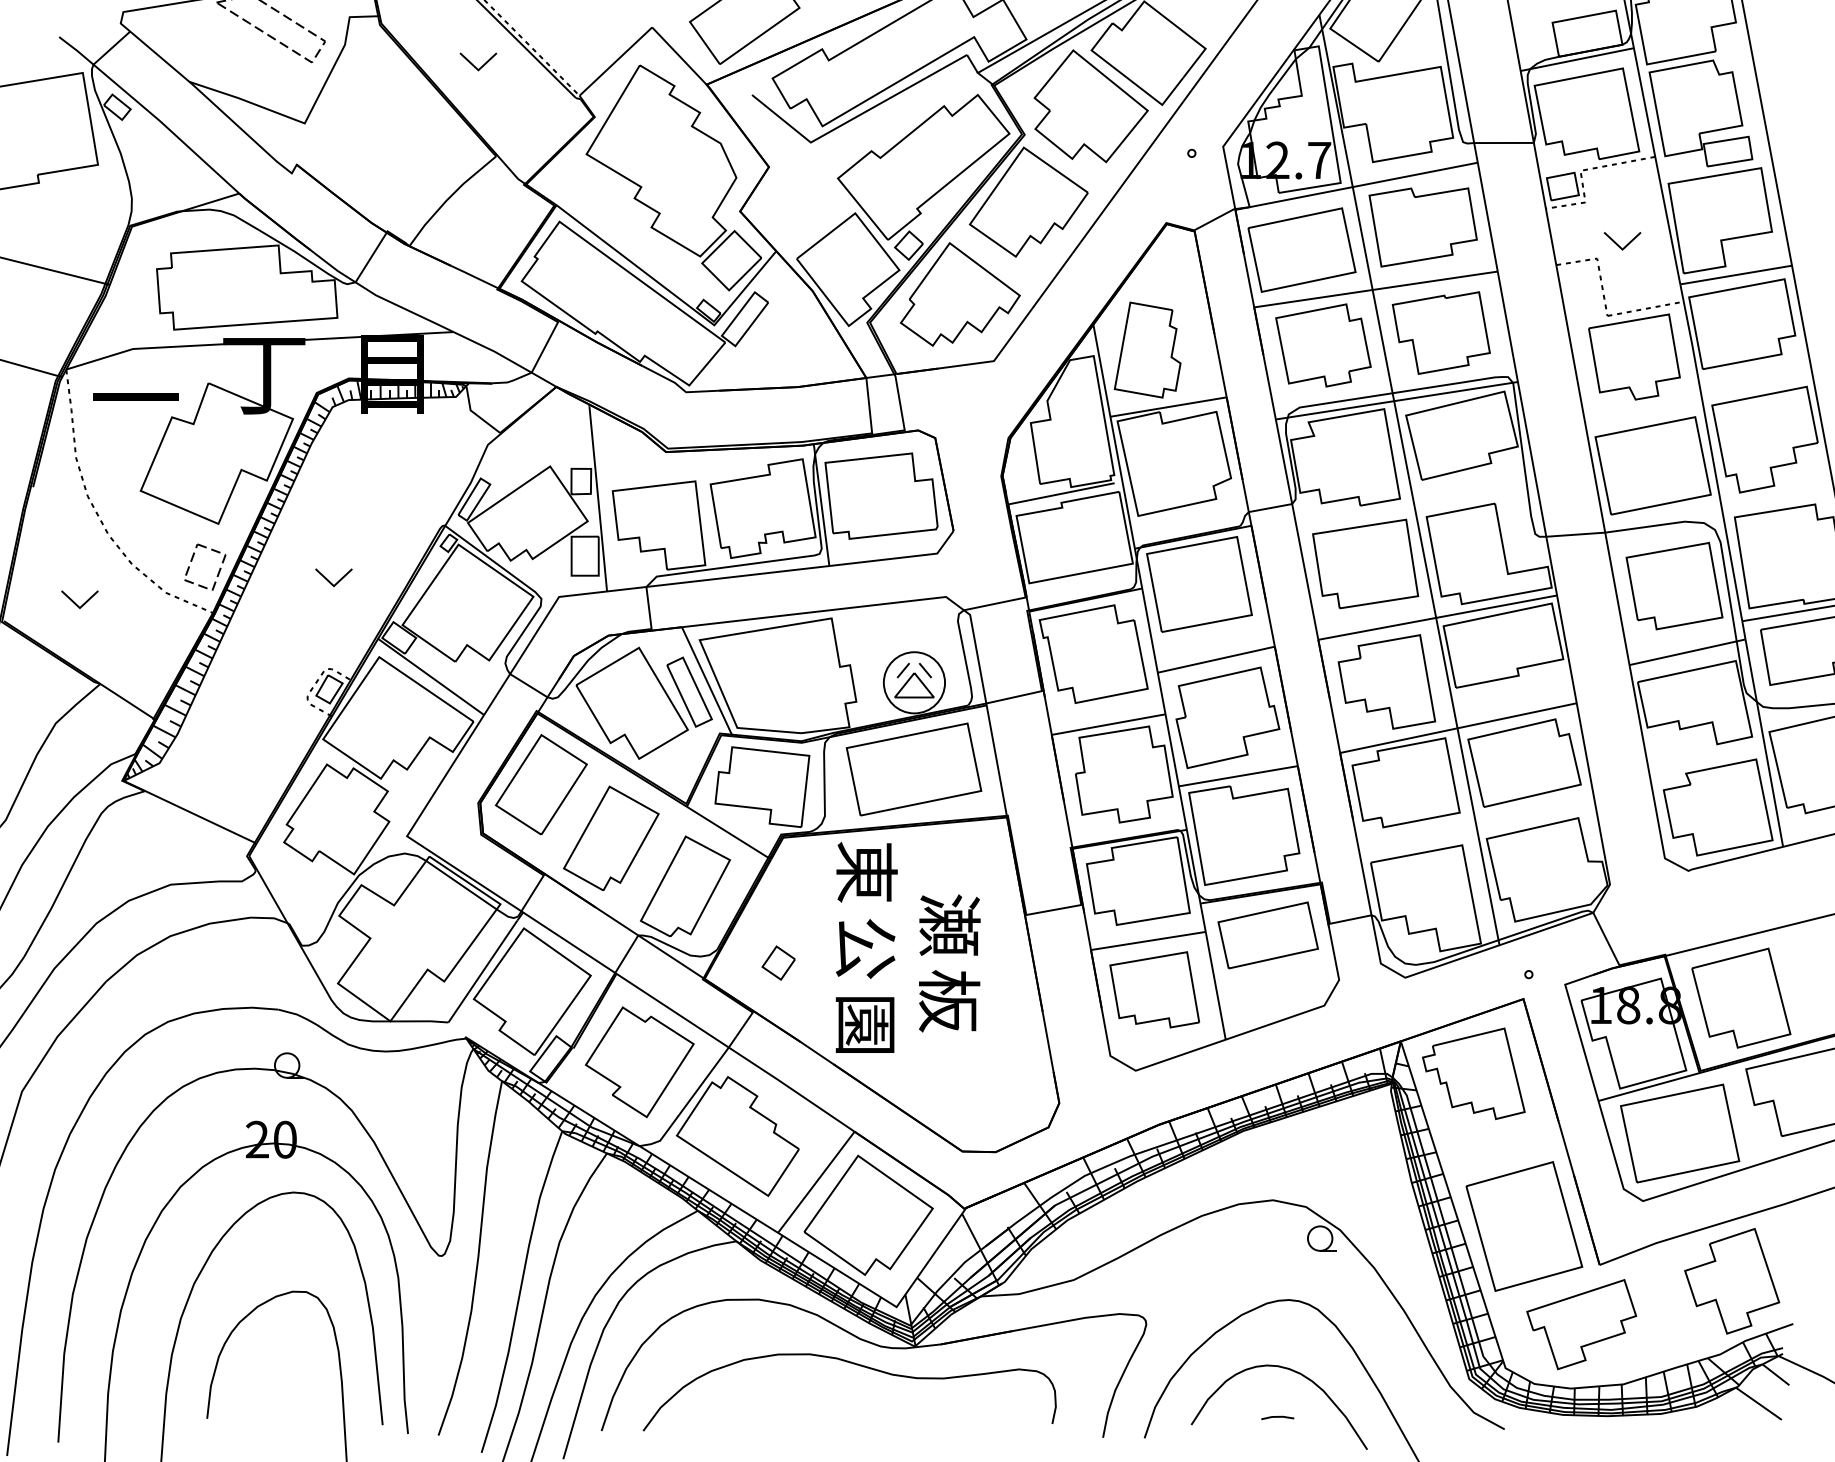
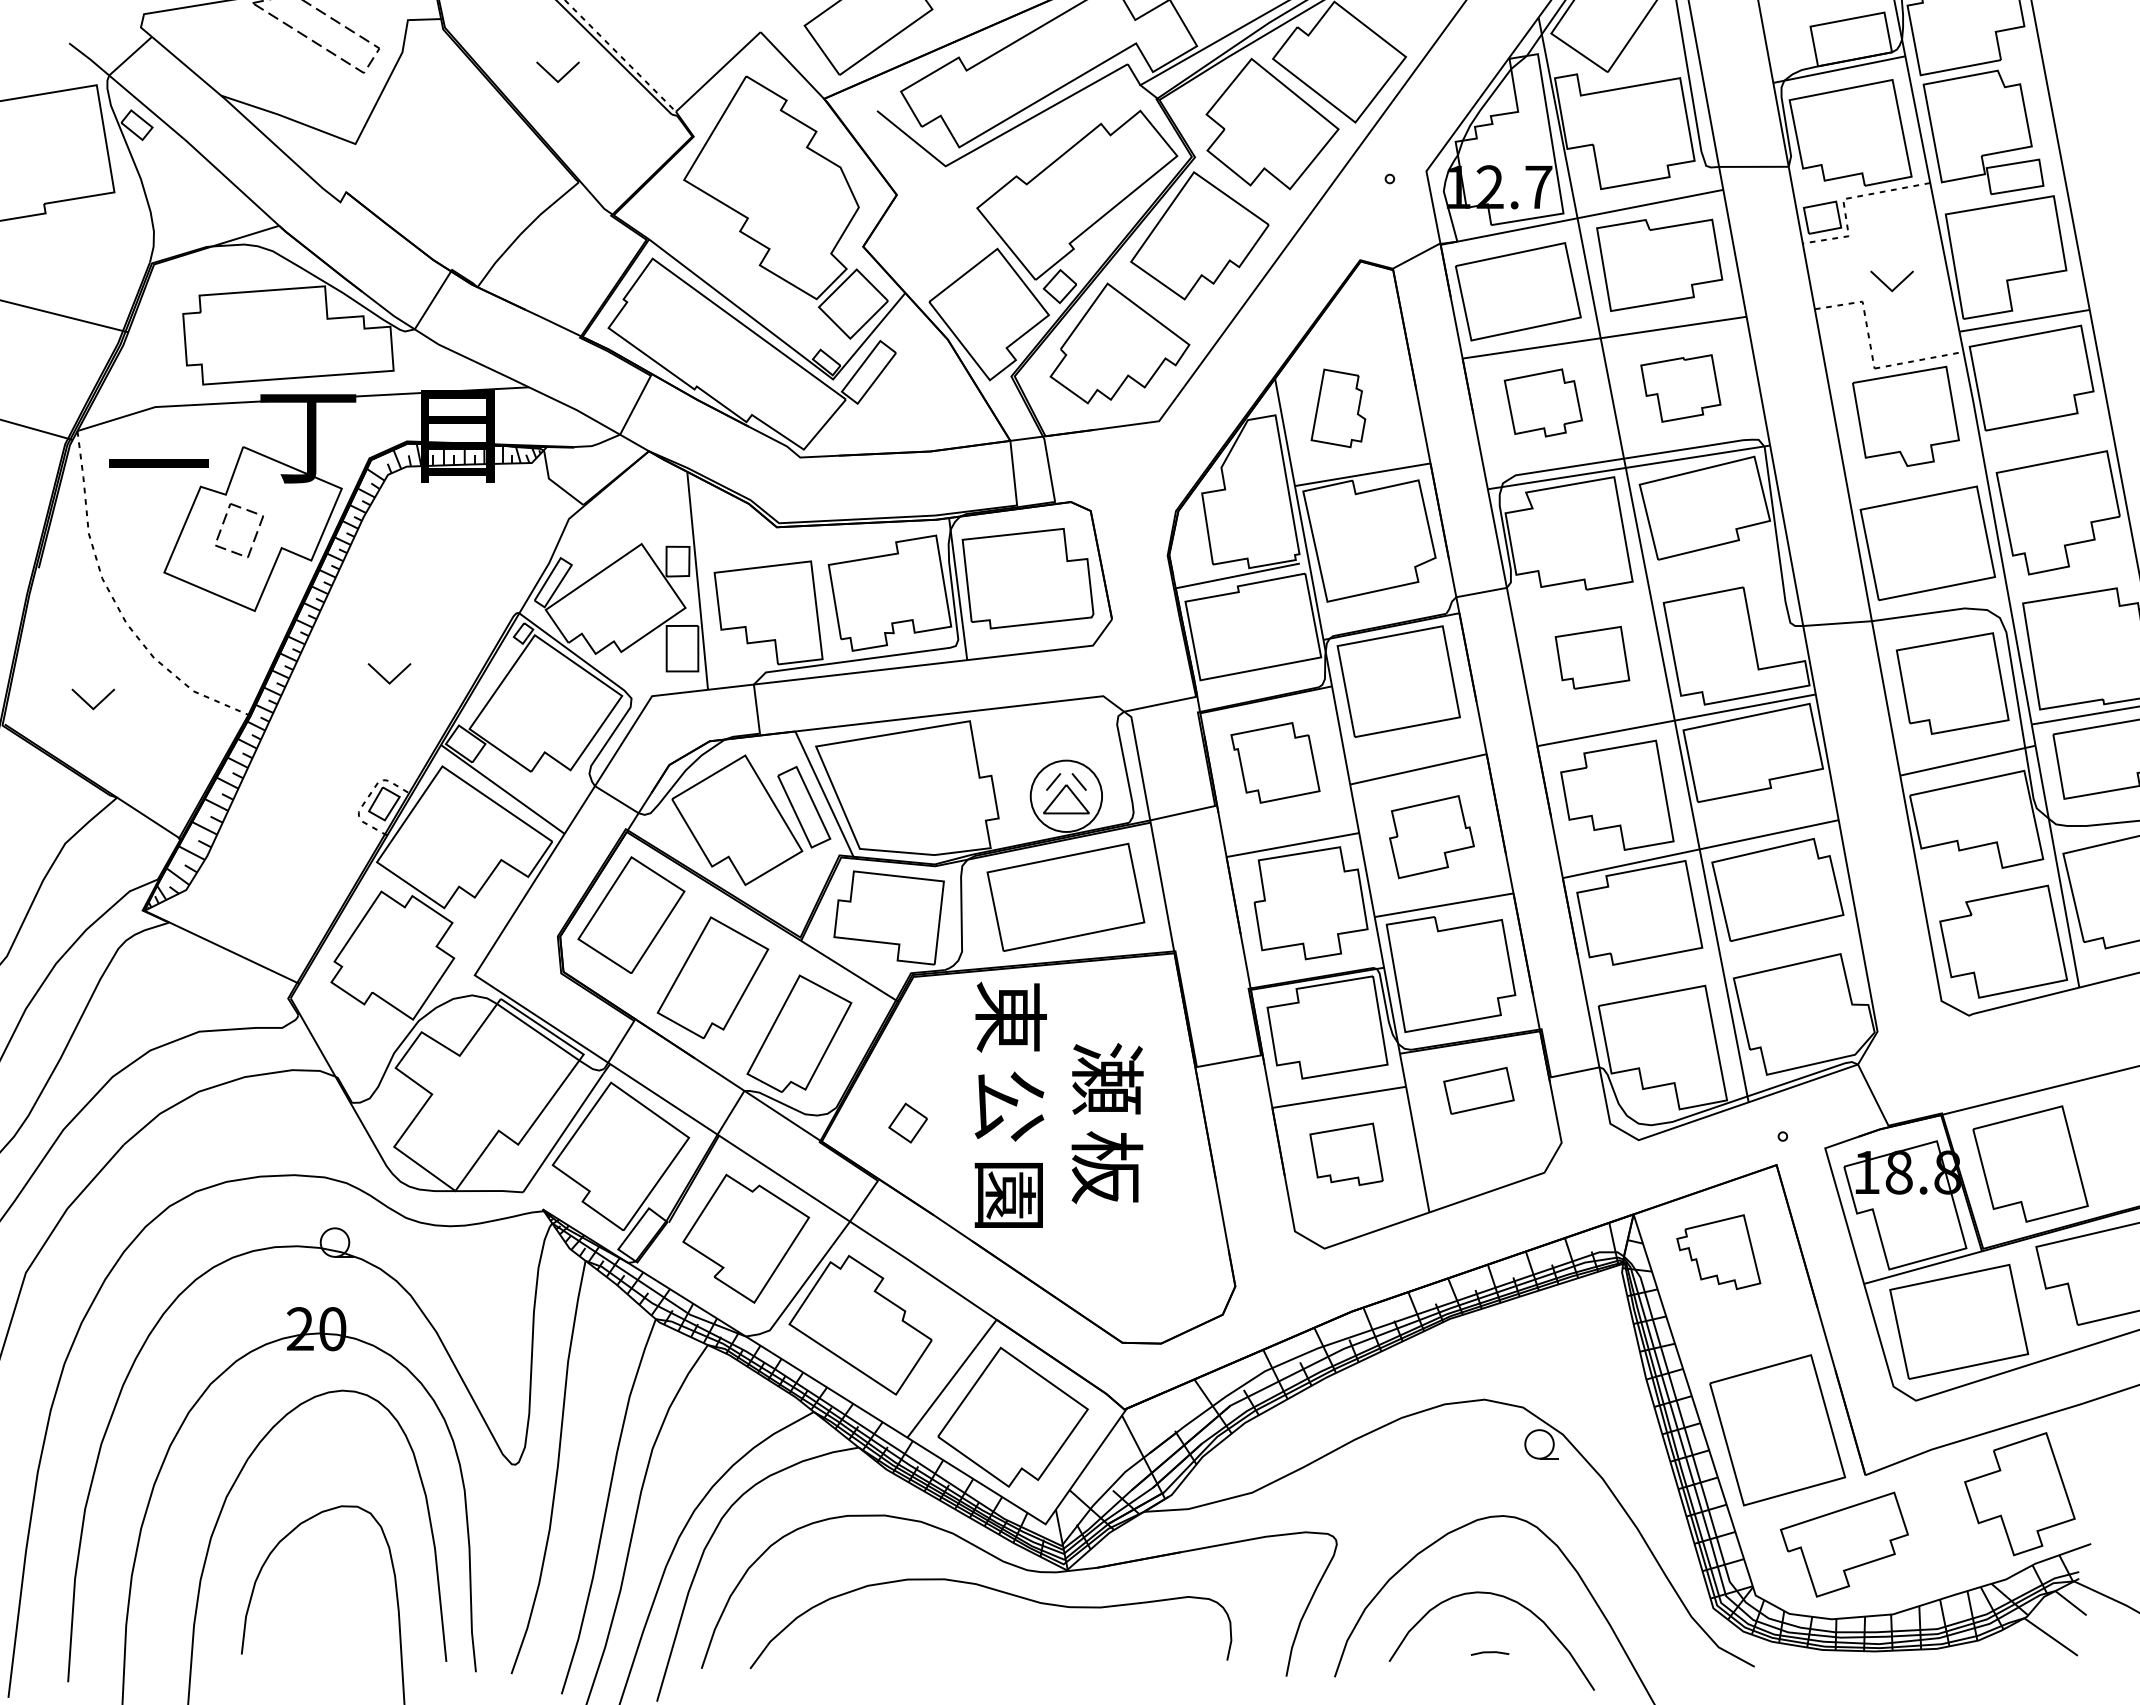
part: (1441, 333) -> (1680, 388), size x0.7
part: (1323, 345) -> (1543, 402), size x0.7
part: (1147, 350) -> (1338, 408), size x0.7
part: (1365, 563) -> (1592, 657), size x0.6
part: (218, 572) -> (254, 536), moved
part: (1093, 653) -> (1275, 762), size x0.7
part: (1227, 717) -> (1431, 836), size x0.7
part: (1267, 935) -> (1478, 1090), size x0.6
part: (1154, 989) -> (1346, 1154), size x0.7
part: (1473, 1073) -> (1718, 1251), size x0.7

